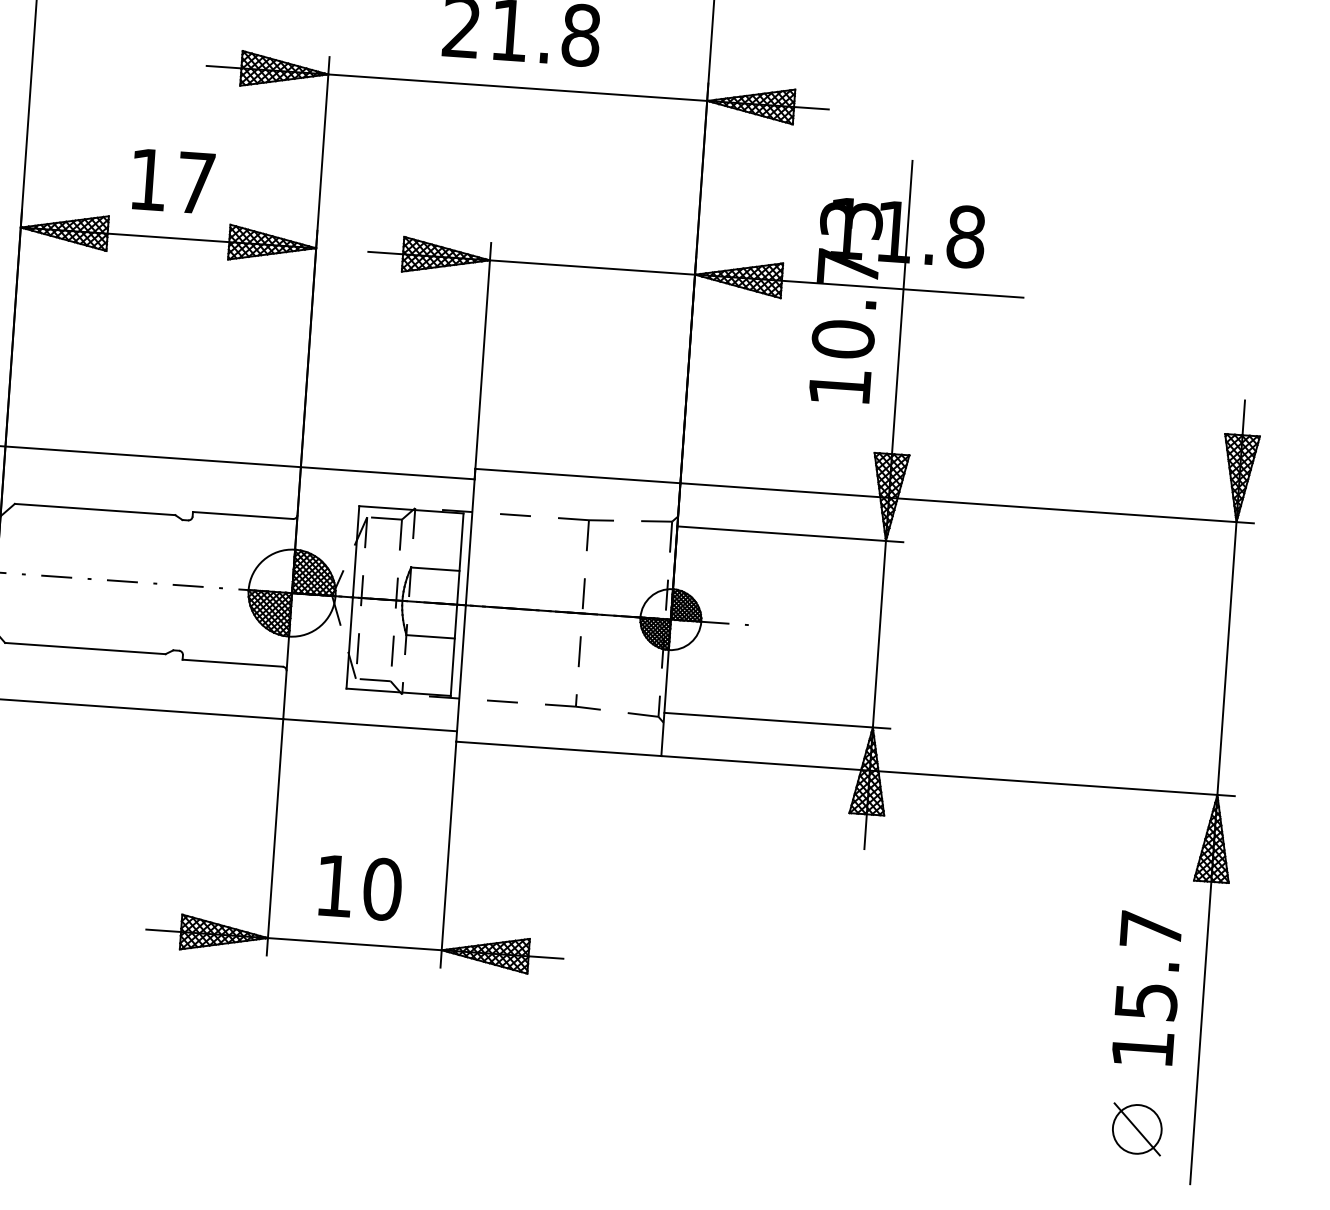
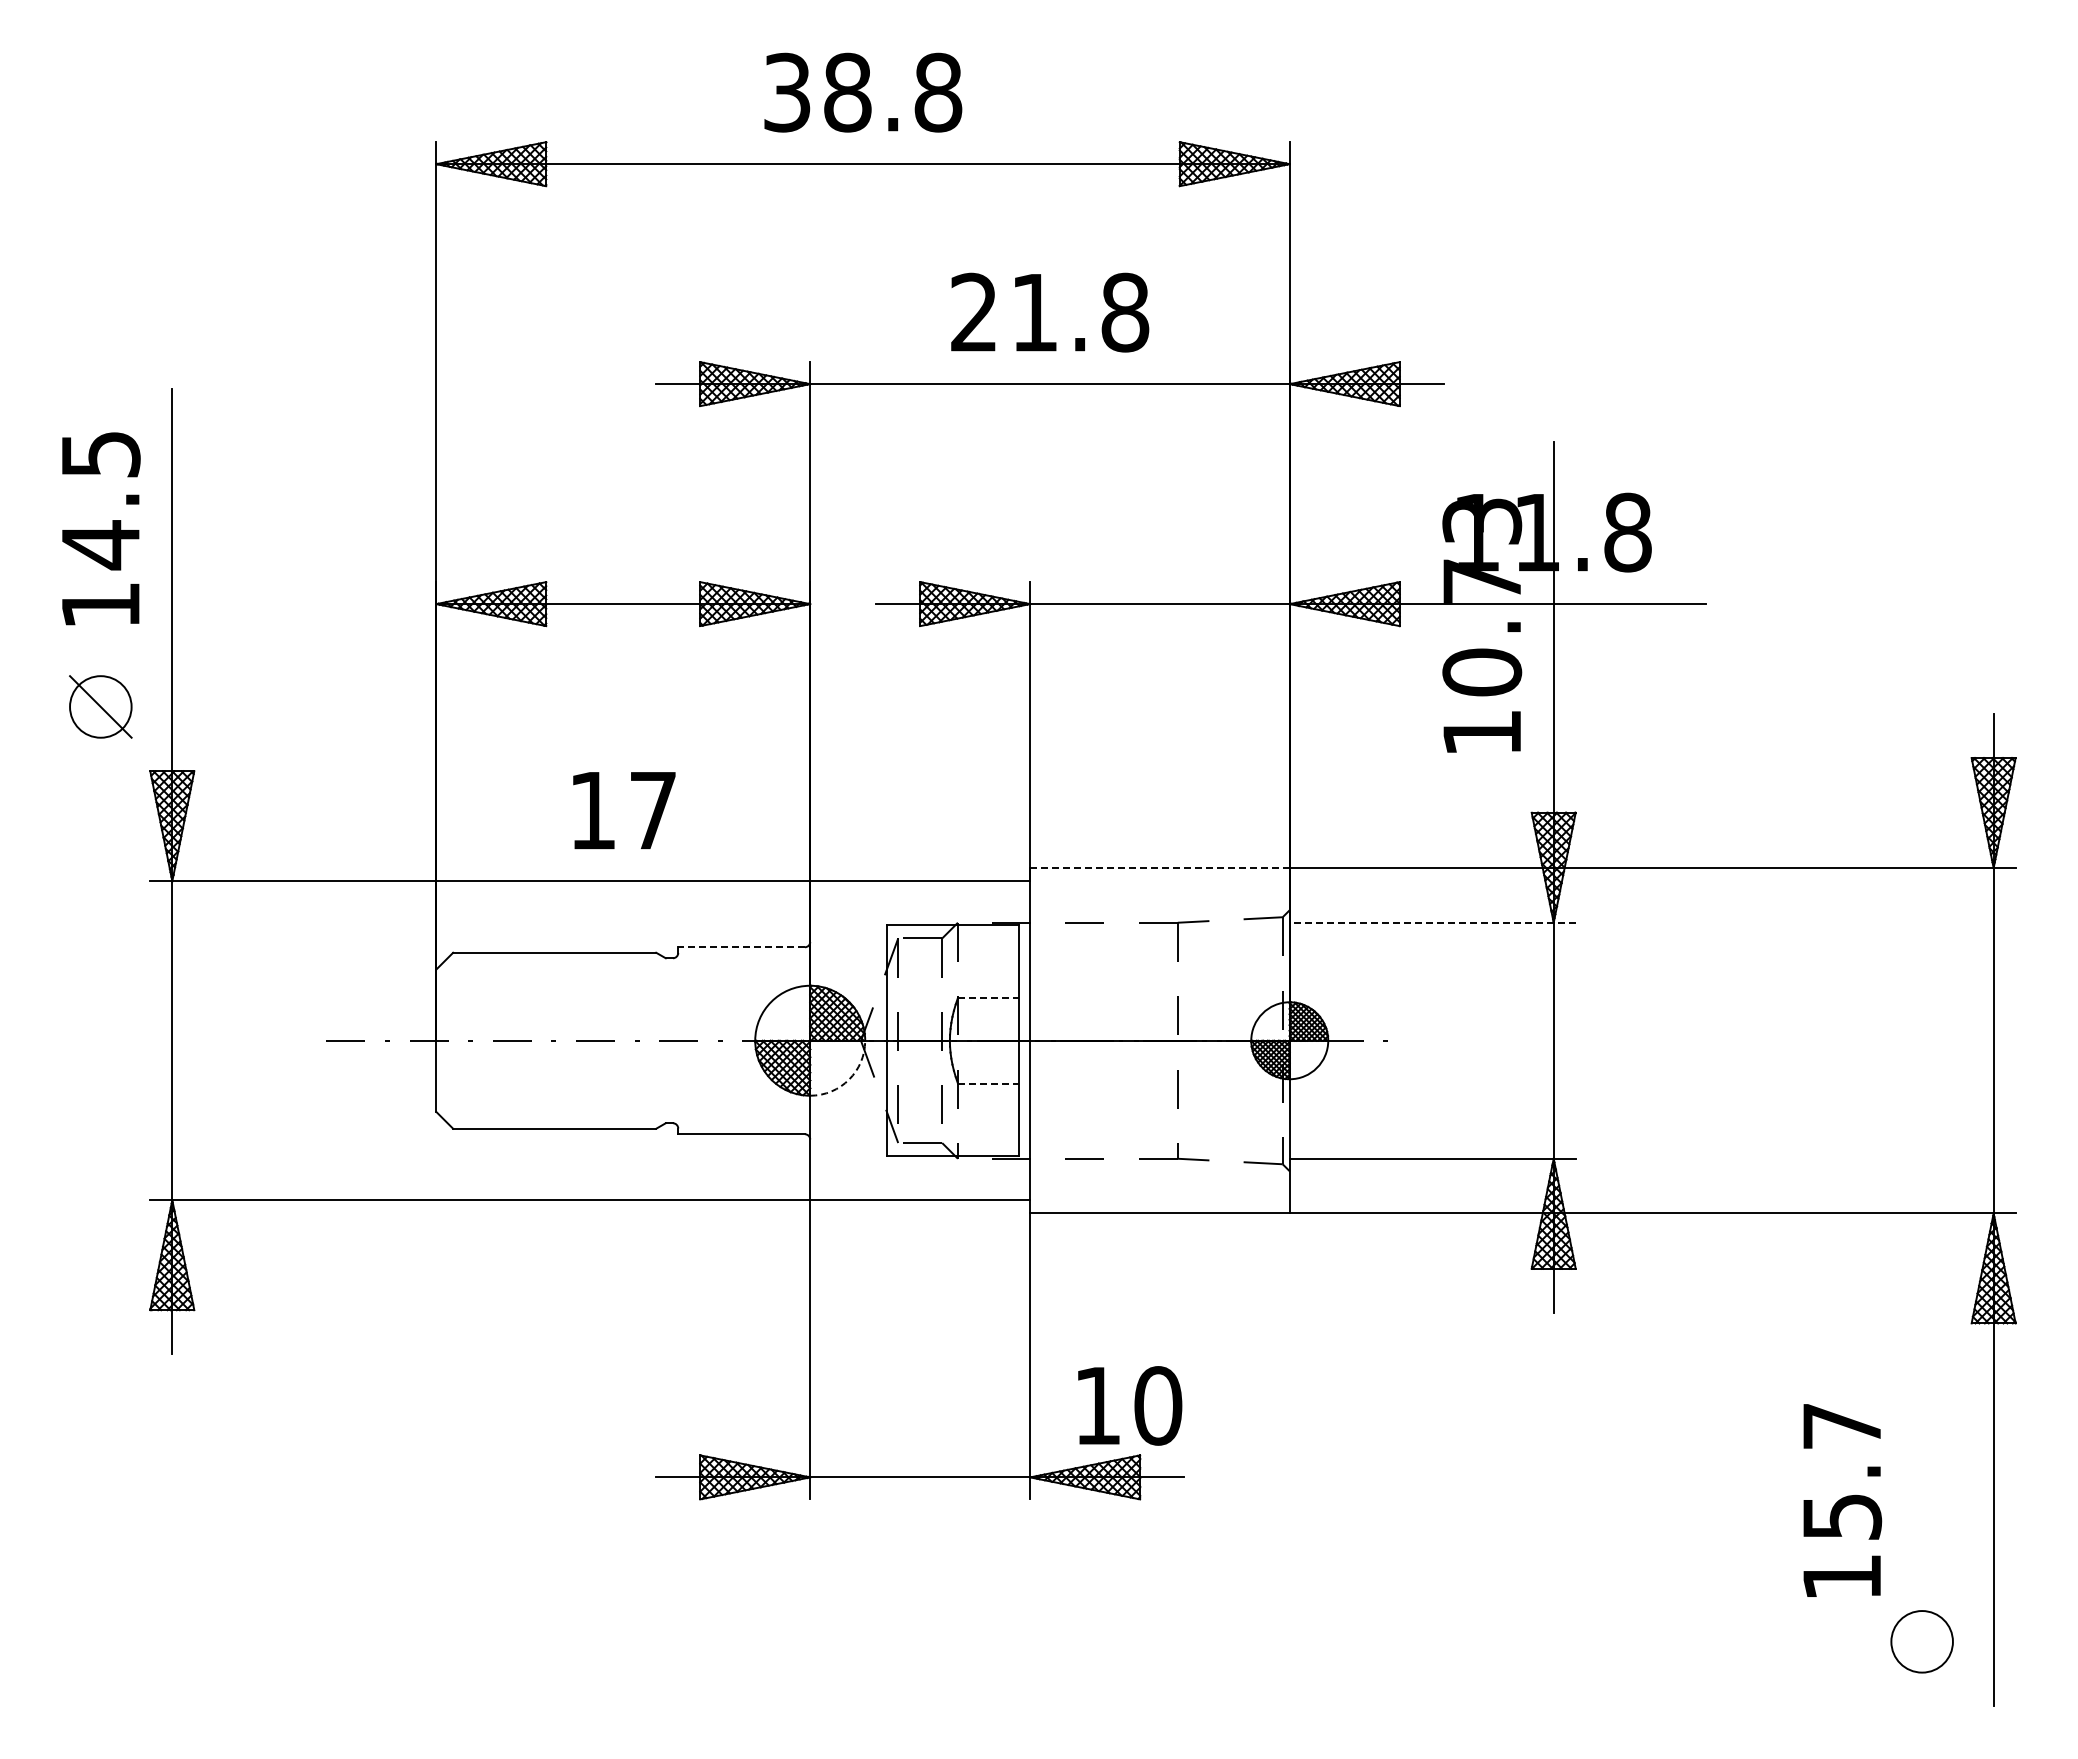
text: (173, 181) -> (624, 810), moved
line: (577, 476) -> (1159, 868), solid -> dashed
line: (242, 515) -> (741, 947), solid -> dashed
line: (790, 534) -> (1432, 922), solid -> dashed
line: (435, 568) -> (988, 997), solid -> dashed
arc: (320, 625) -> (849, 1079), solid -> dashed
line: (430, 636) -> (988, 1083), solid -> dashed
text: (360, 887) -> (1130, 1405), moved
text: (1147, 988) -> (1842, 1500), moved
line: (1136, 1129) -> (1921, 1641), removed

